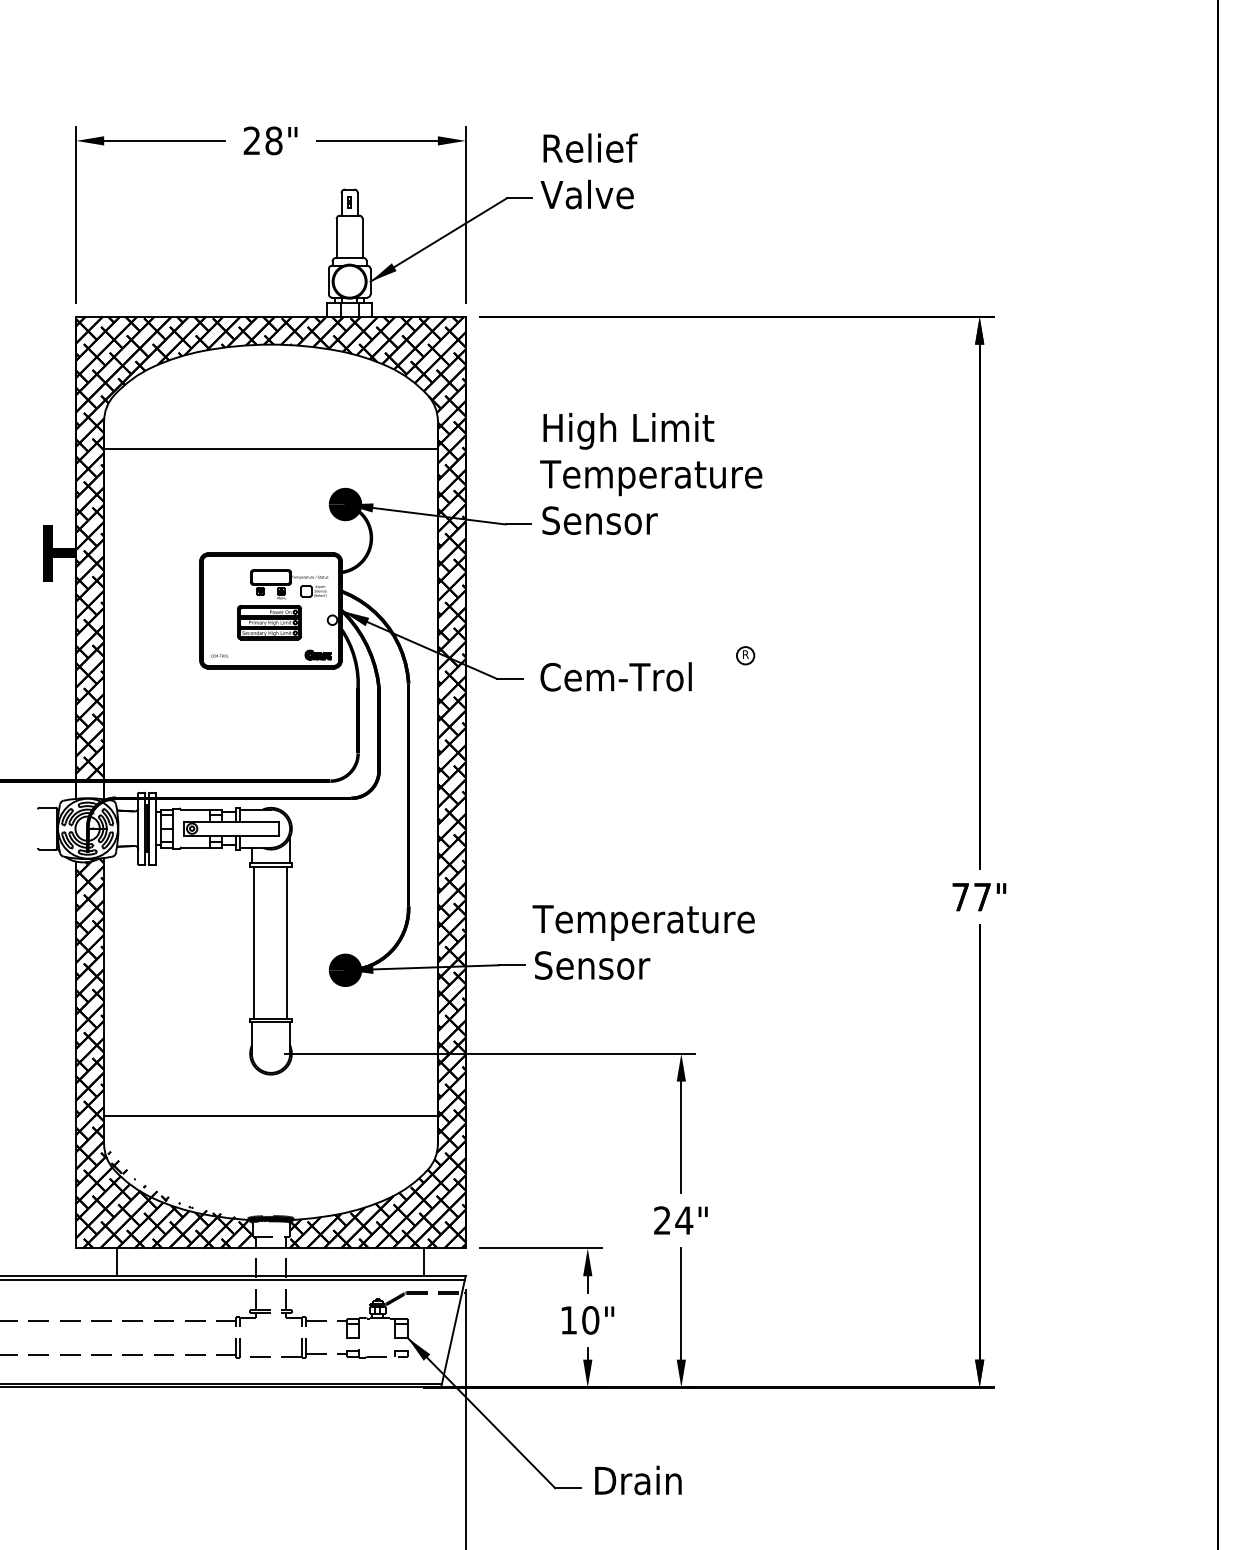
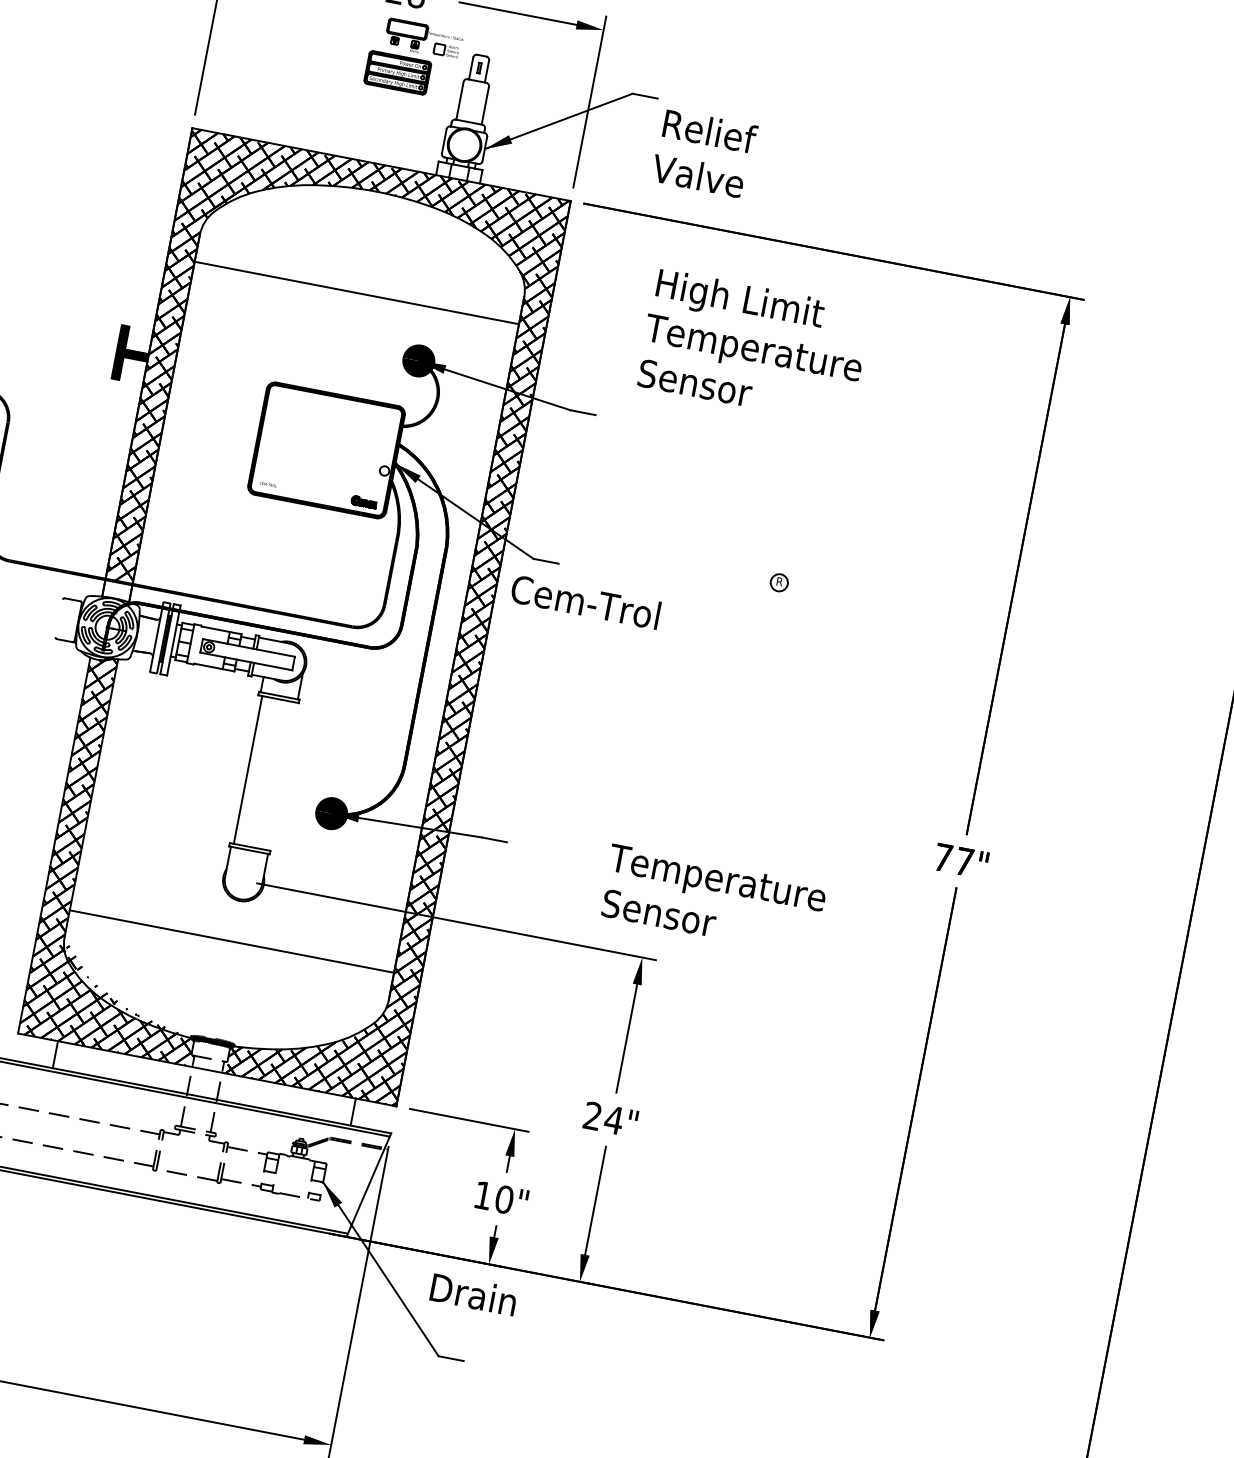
text: (589, 171) -> (704, 153), moved
text: (651, 473) -> (754, 346), moved
part: (282, 604) -> (413, 57), moved
text: (615, 676) -> (585, 601), moved
line: (287, 942) -> (280, 775), removed
text: (643, 942) -> (713, 900), moved
text: (638, 1480) -> (473, 1294), moved

